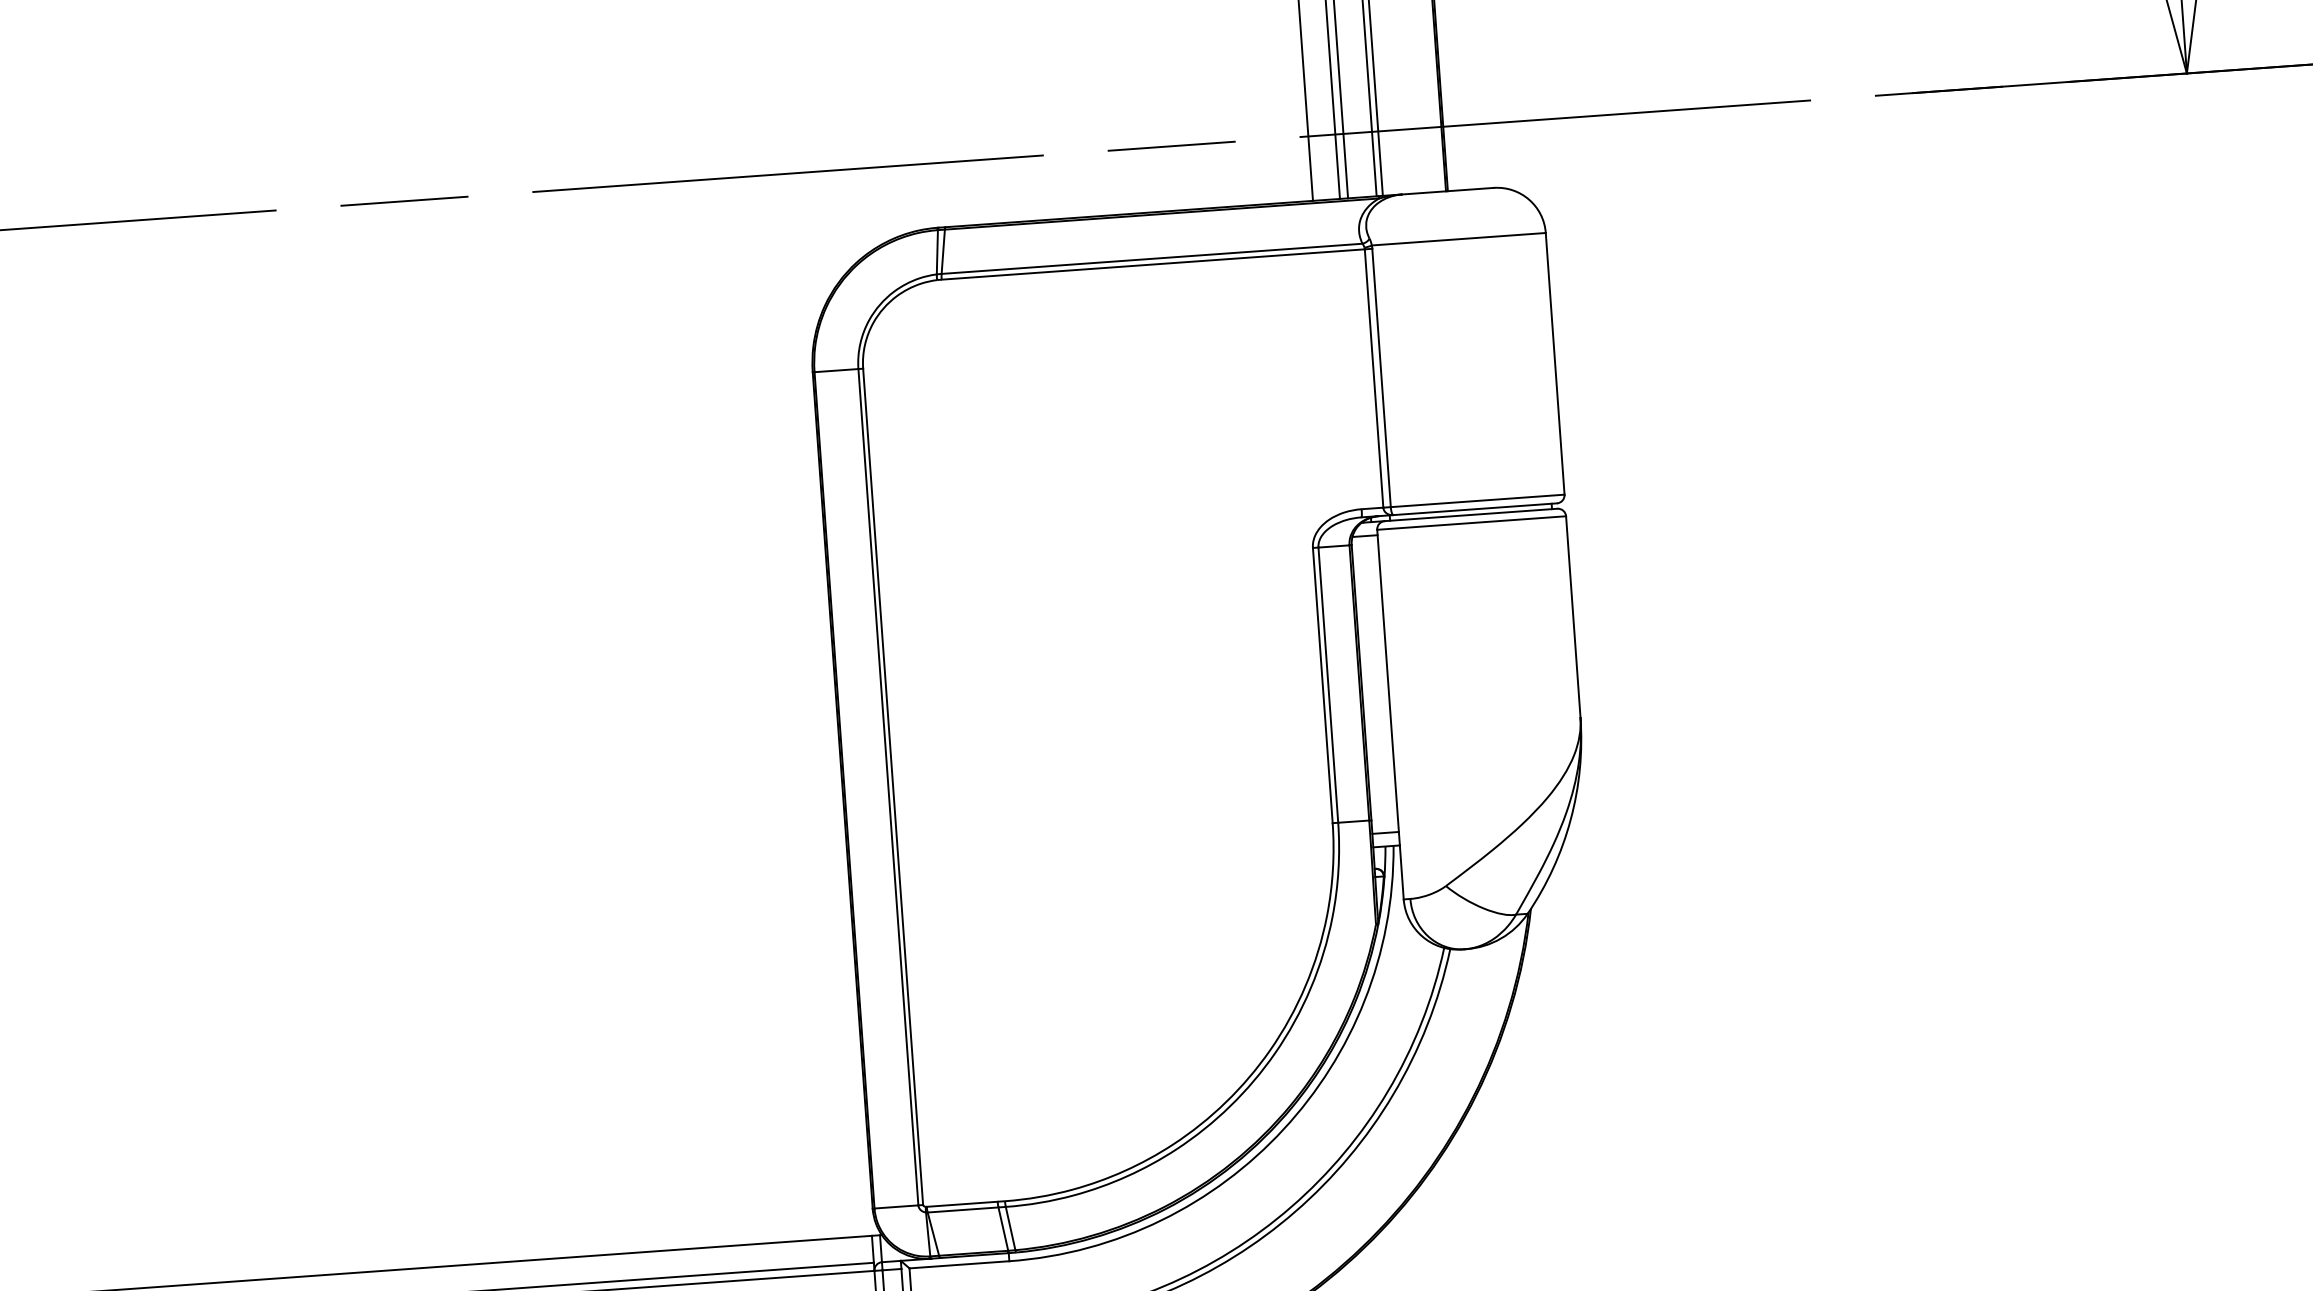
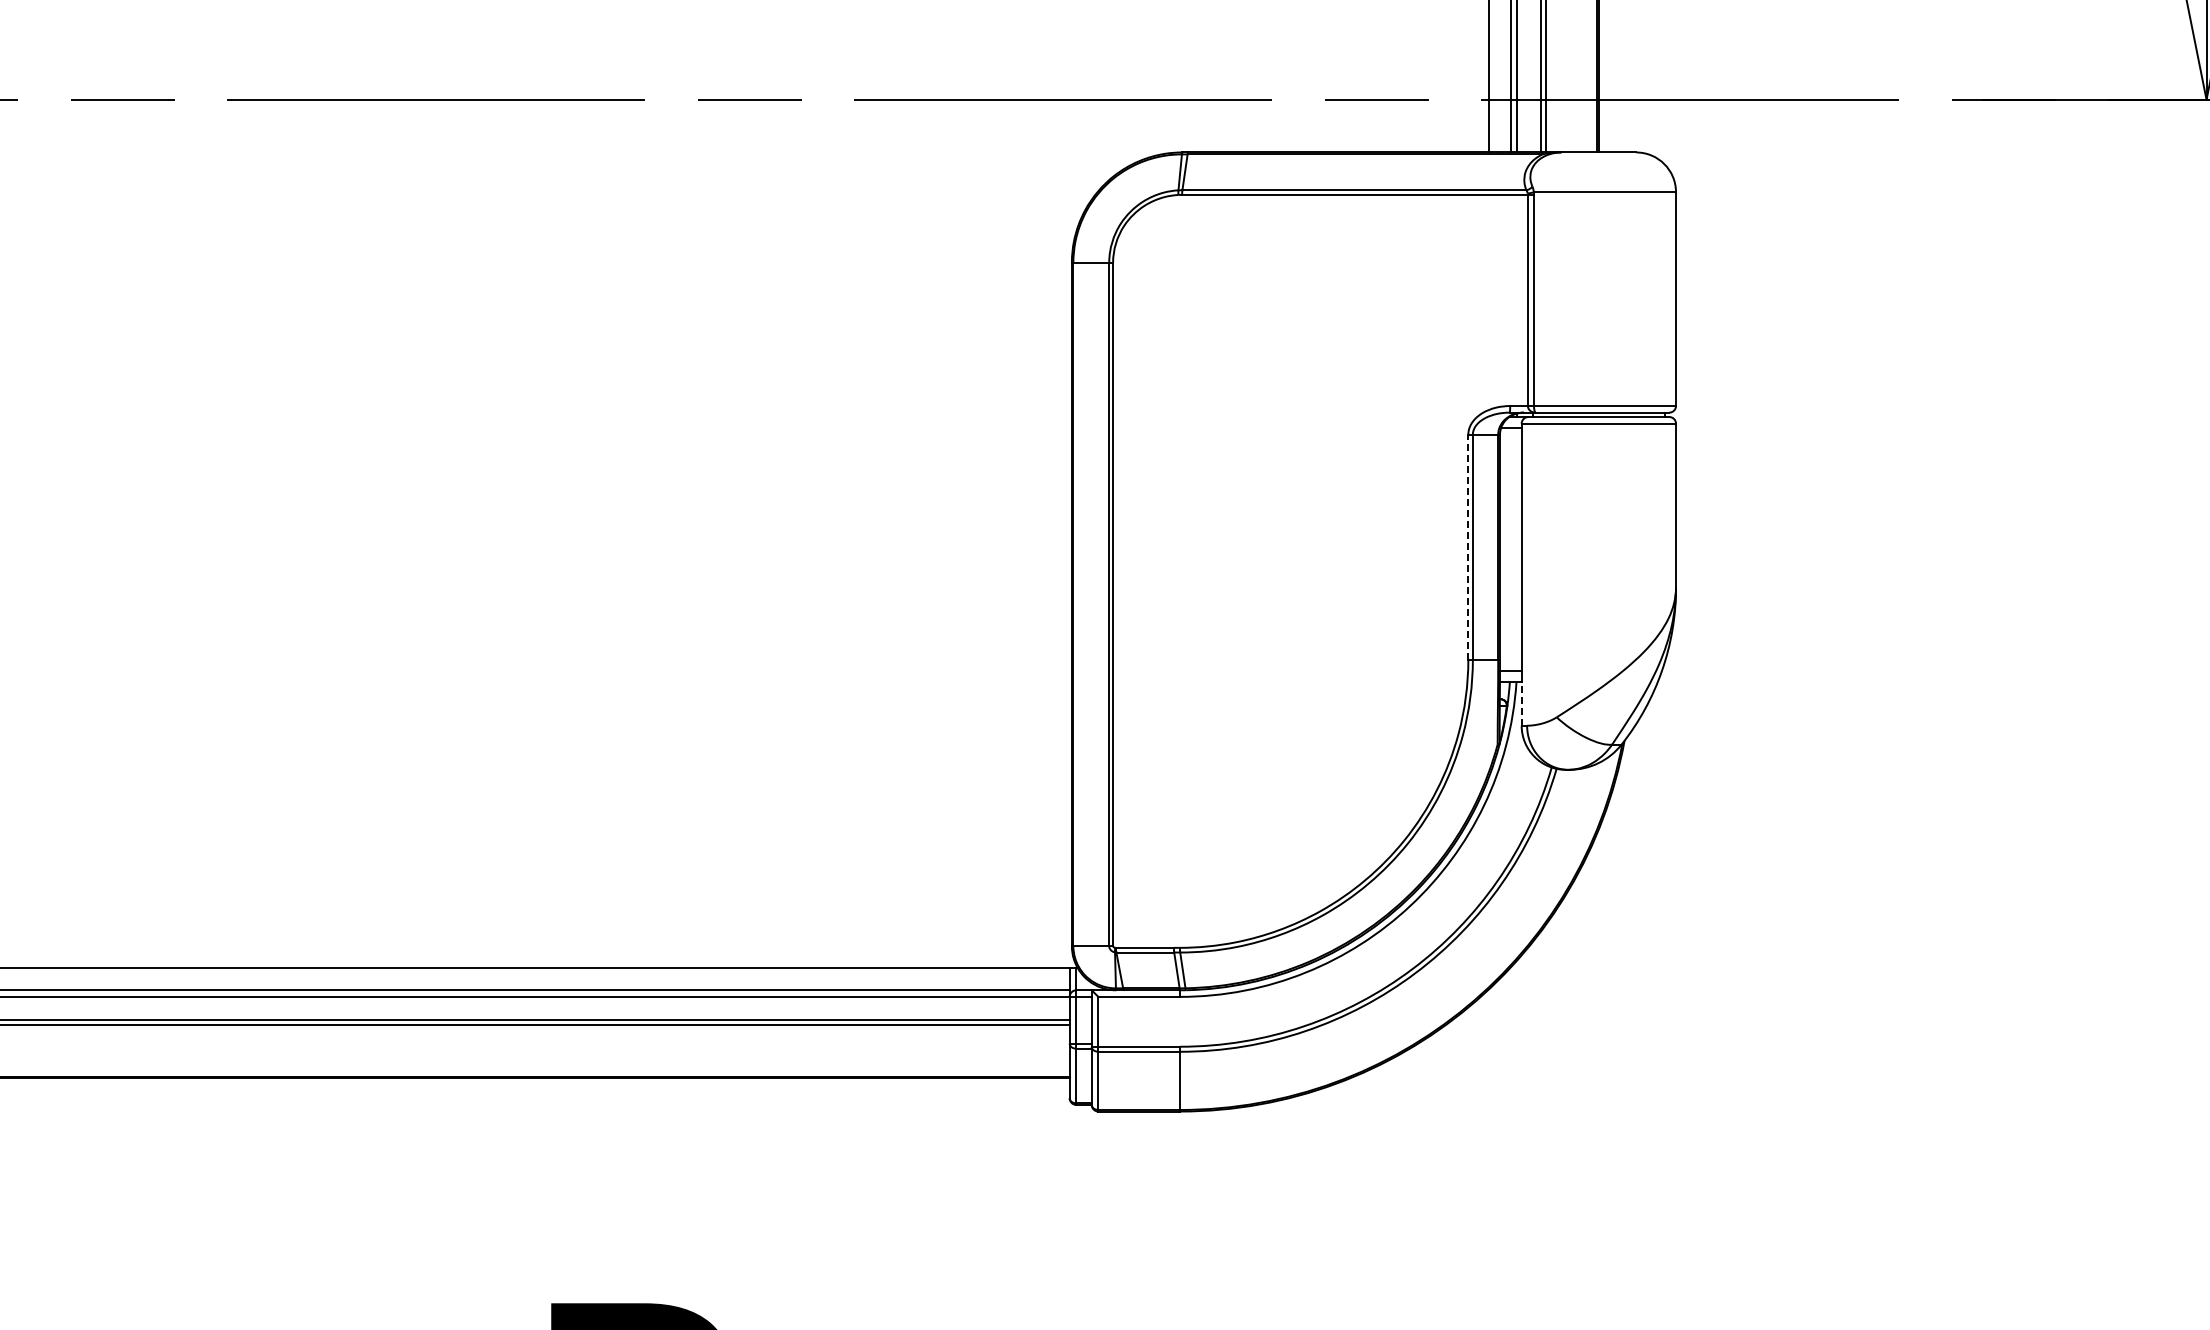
line: (1322, 684) -> (1468, 546), solid -> dashed
line: (1401, 872) -> (1521, 703), solid -> dashed

